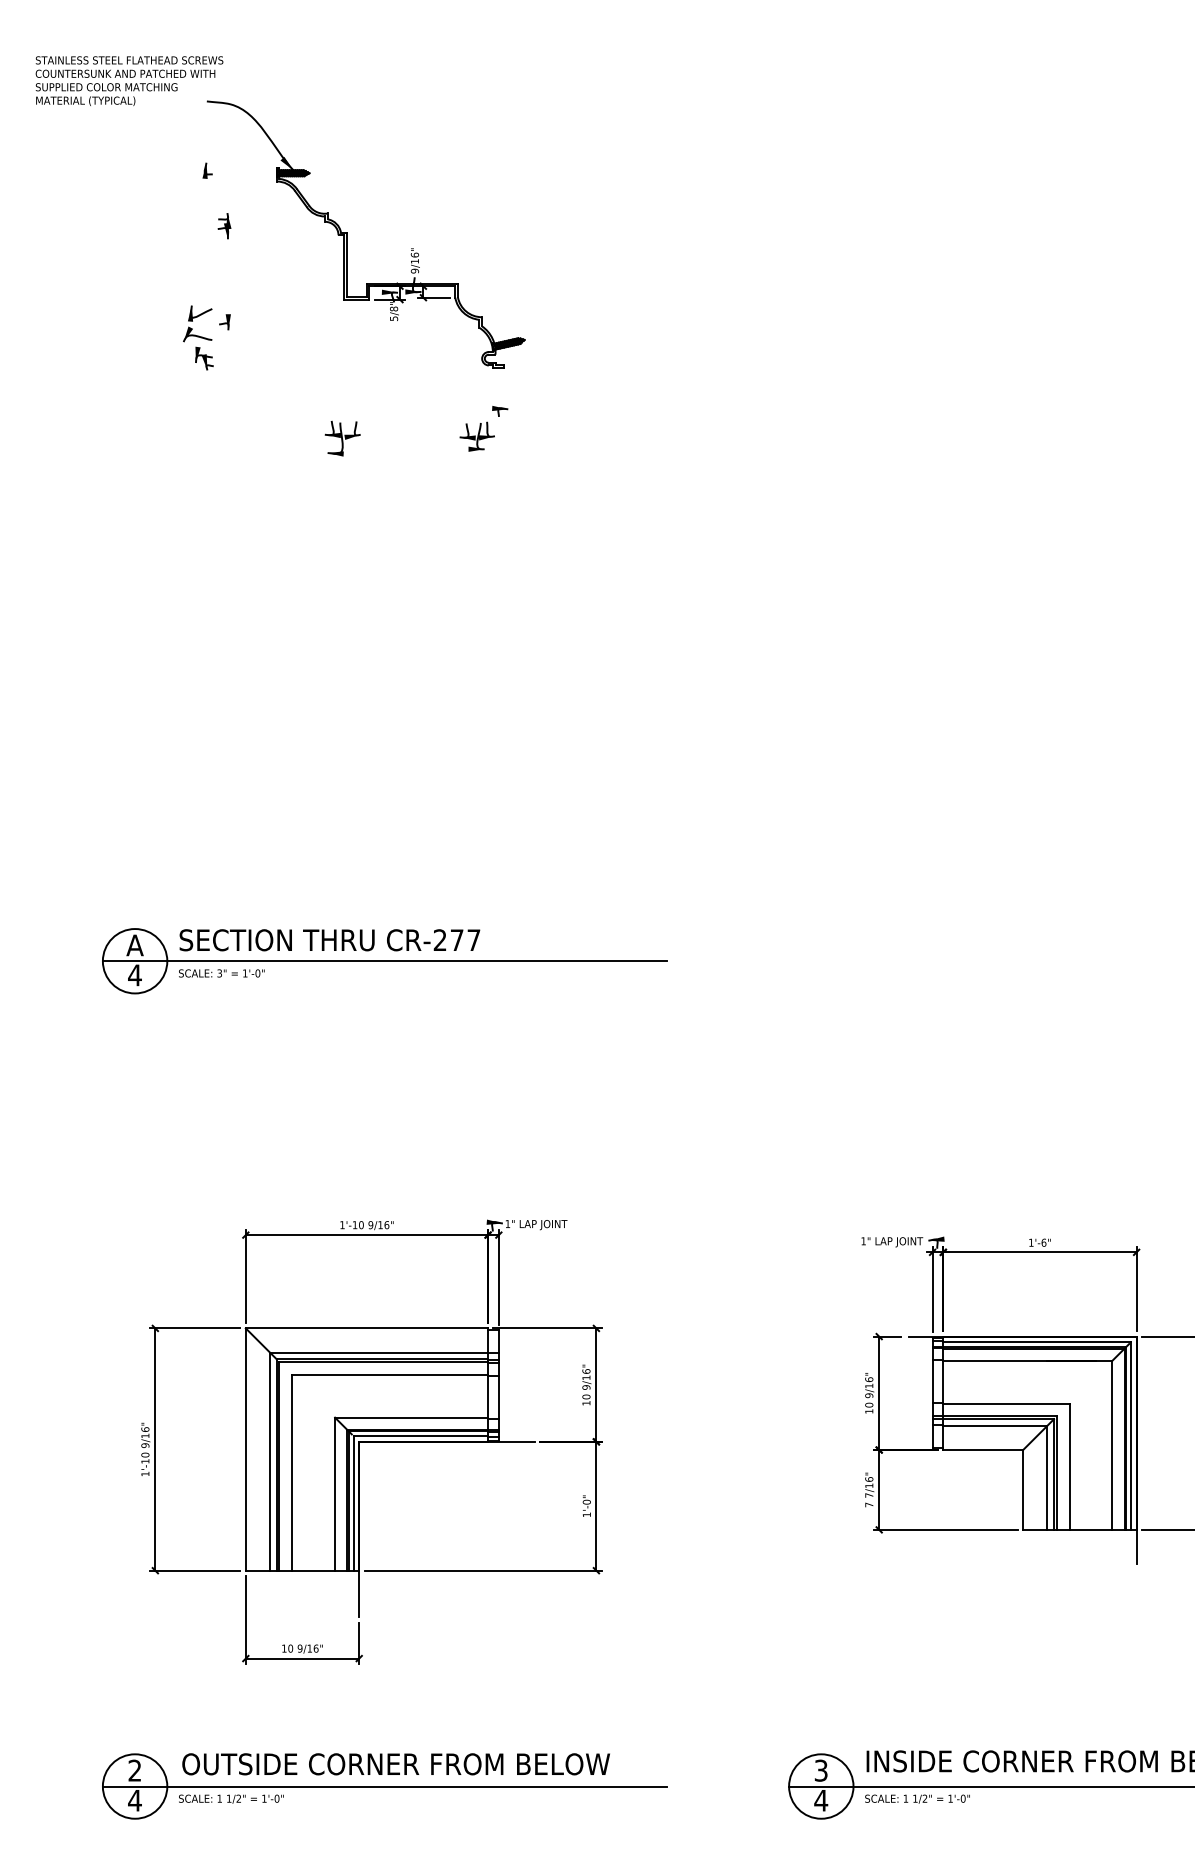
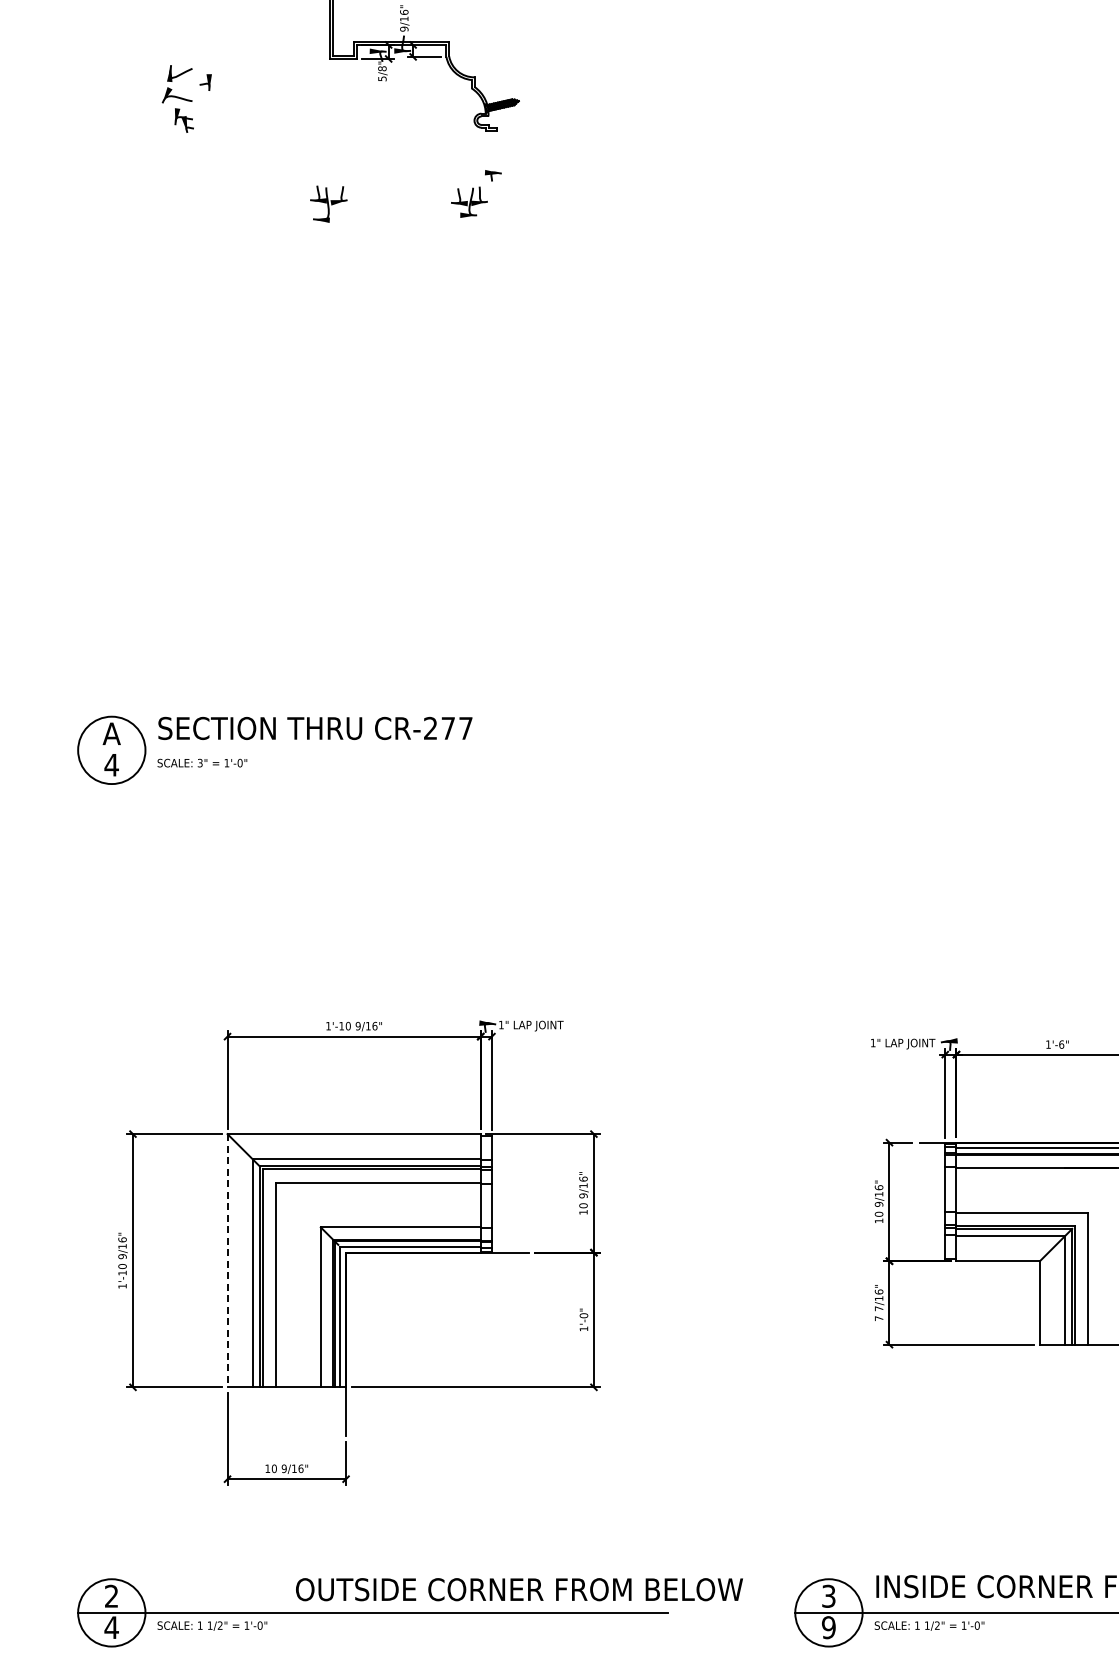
line: (384, 961) -> (372, 750), removed
line: (245, 1450) -> (227, 1261), solid -> dashed
text: (395, 1764) -> (518, 1589), moved
text: (821, 1800) -> (829, 1627), 4 -> 9

